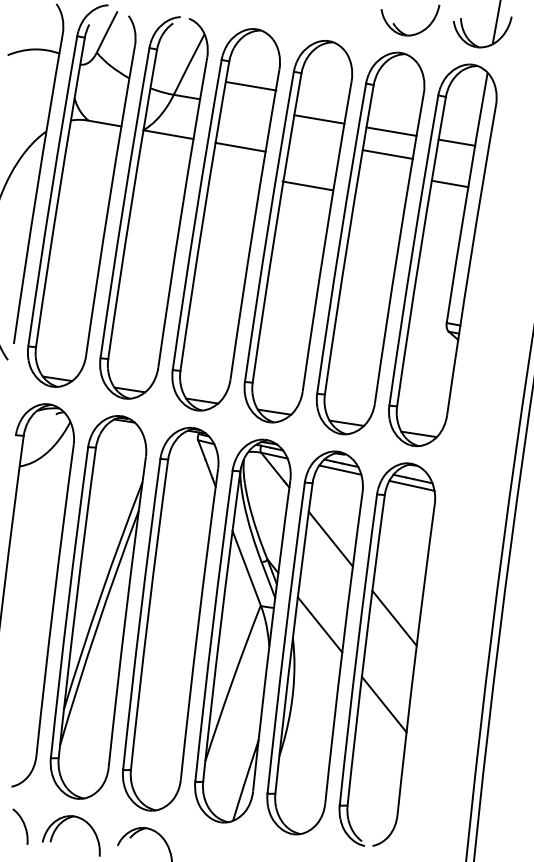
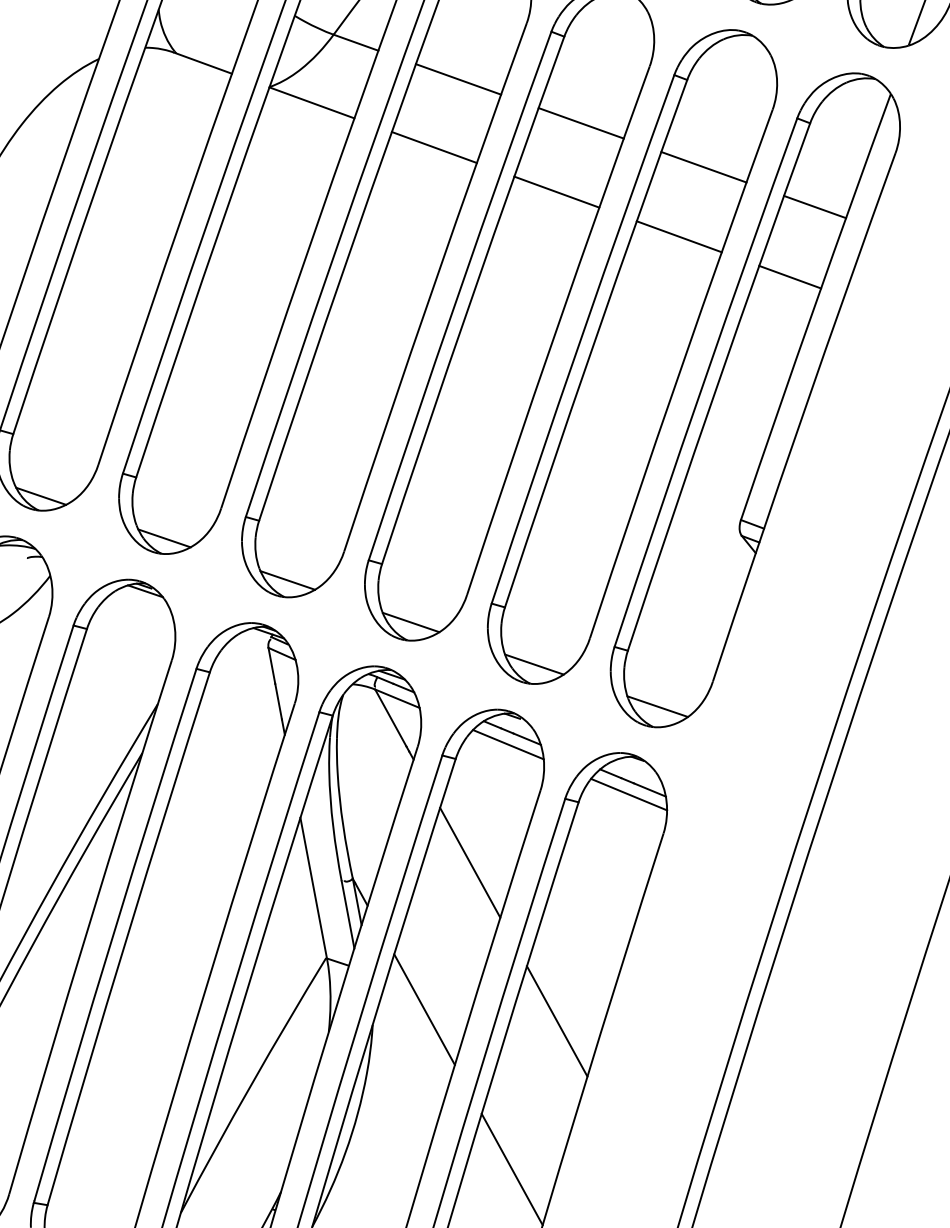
line: (251, 86) -> (458, 79), moved
line: (387, 154) -> (678, 236), moved
line: (307, 185) -> (556, 191), moved

